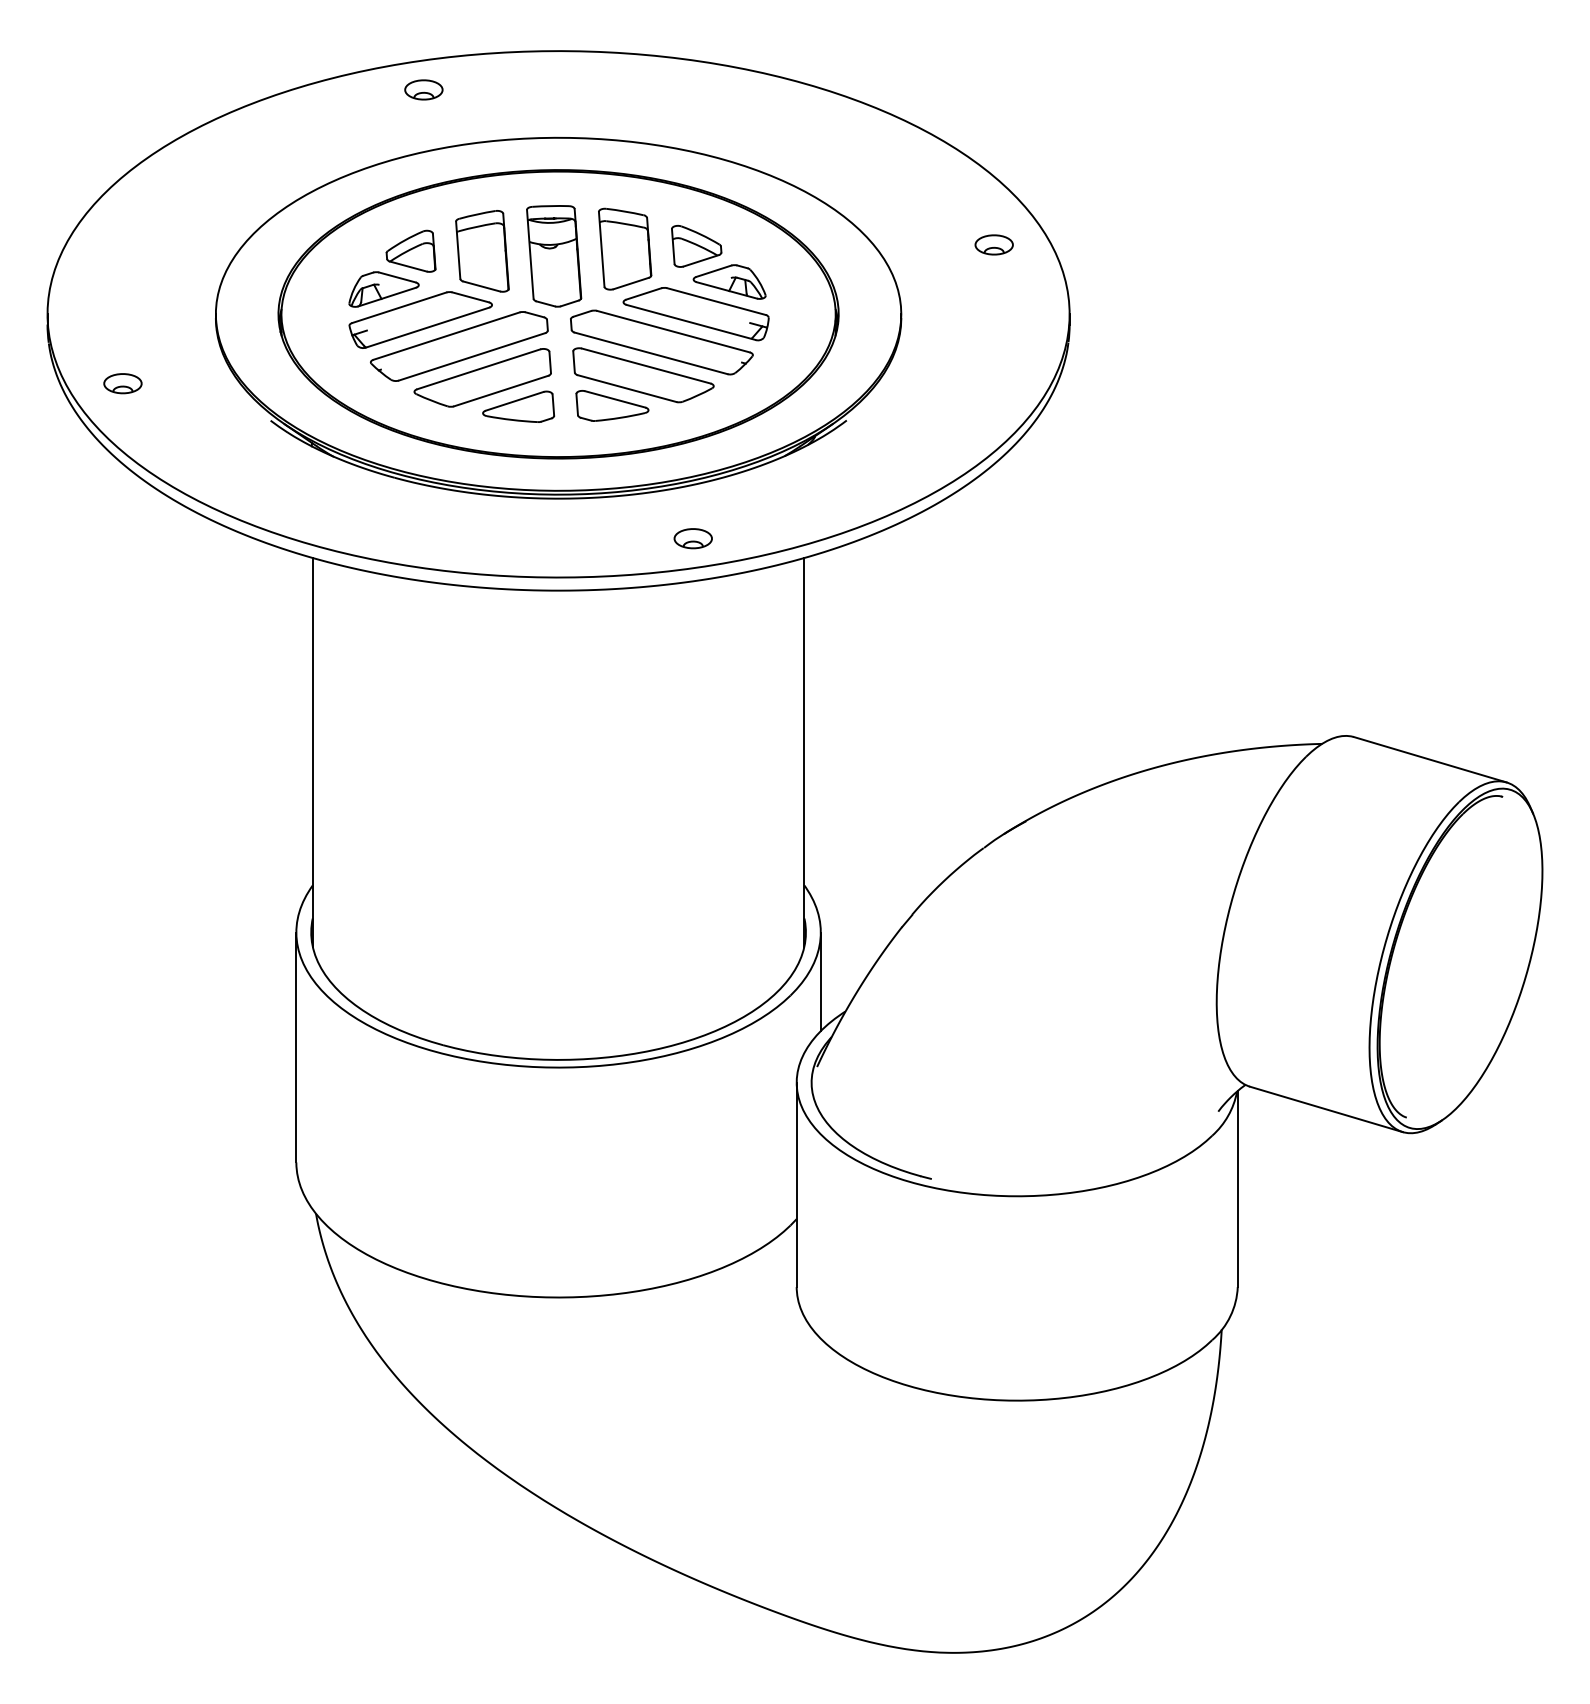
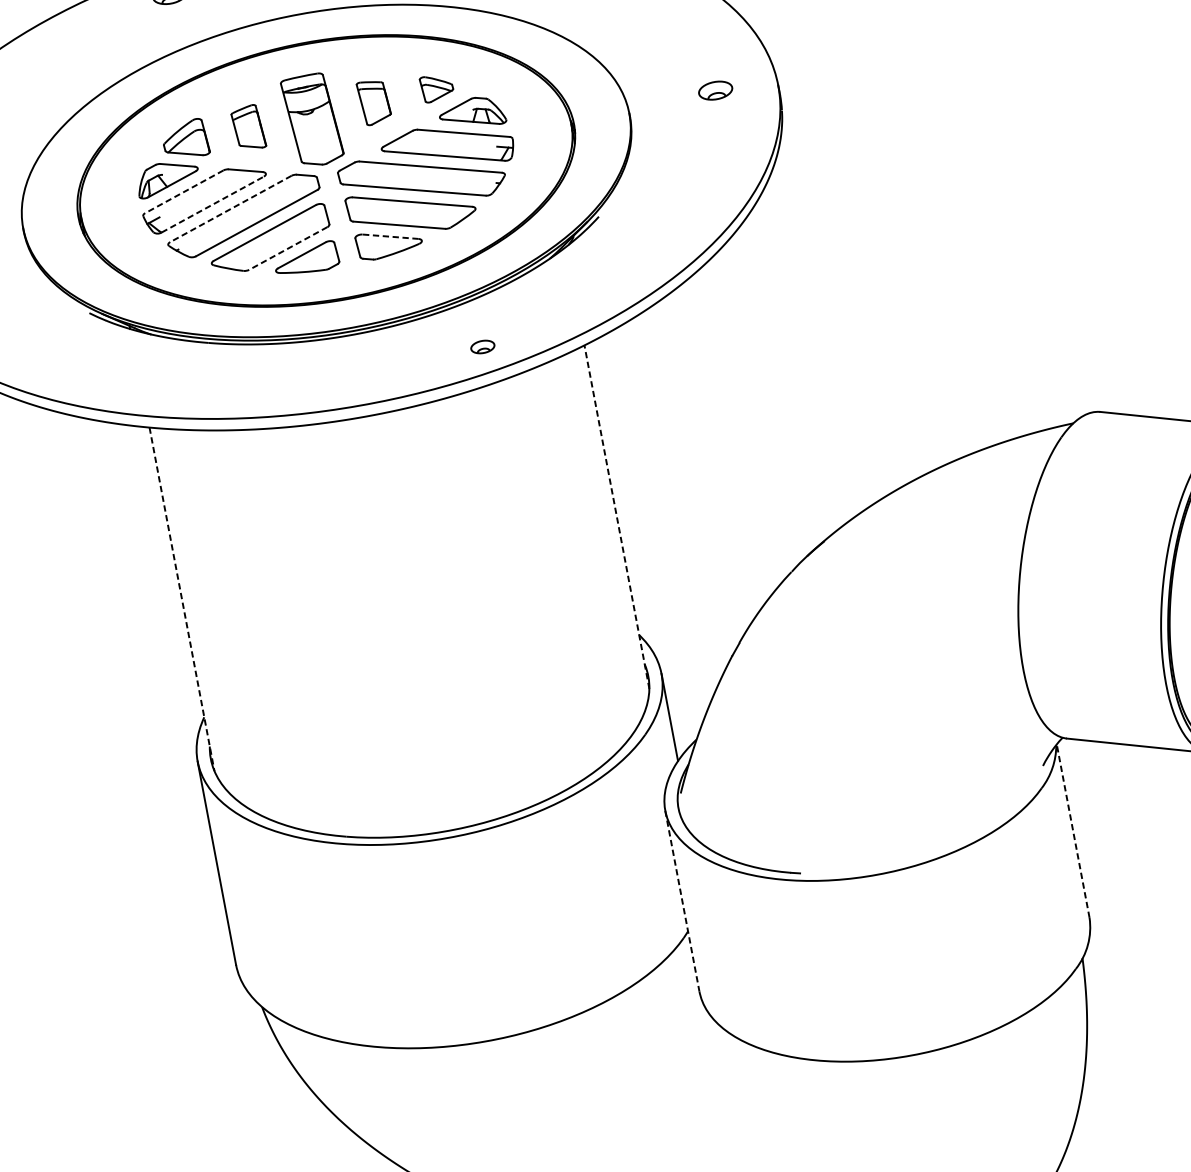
part: (993, 244) -> (714, 90), moved
part: (696, 246) -> (436, 87), size x0.7
part: (625, 248) -> (374, 101), size x0.6
part: (482, 251) -> (248, 128), size x0.6
line: (399, 307) -> (184, 191), solid -> dashed
line: (427, 327) -> (212, 204), solid -> dashed
line: (446, 336) -> (230, 209), solid -> dashed
line: (501, 391) -> (288, 248), solid -> dashed
line: (614, 399) -> (389, 236), solid -> dashed
part: (692, 538) -> (482, 346), size x0.7
line: (804, 751) -> (616, 516), solid -> dashed
line: (312, 752) -> (181, 599), solid -> dashed
line: (796, 1185) -> (682, 901), solid -> dashed
line: (1237, 1188) -> (1072, 830), solid -> dashed

